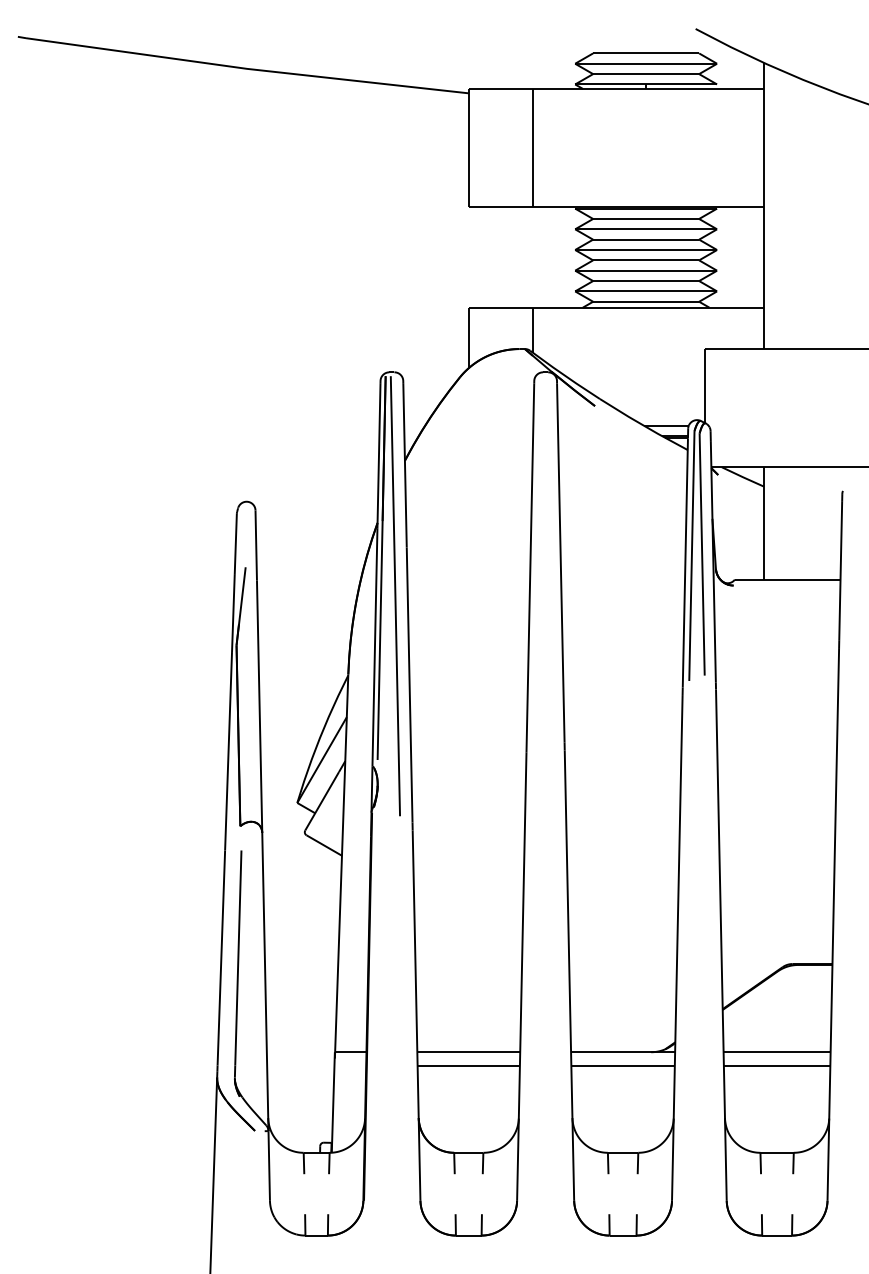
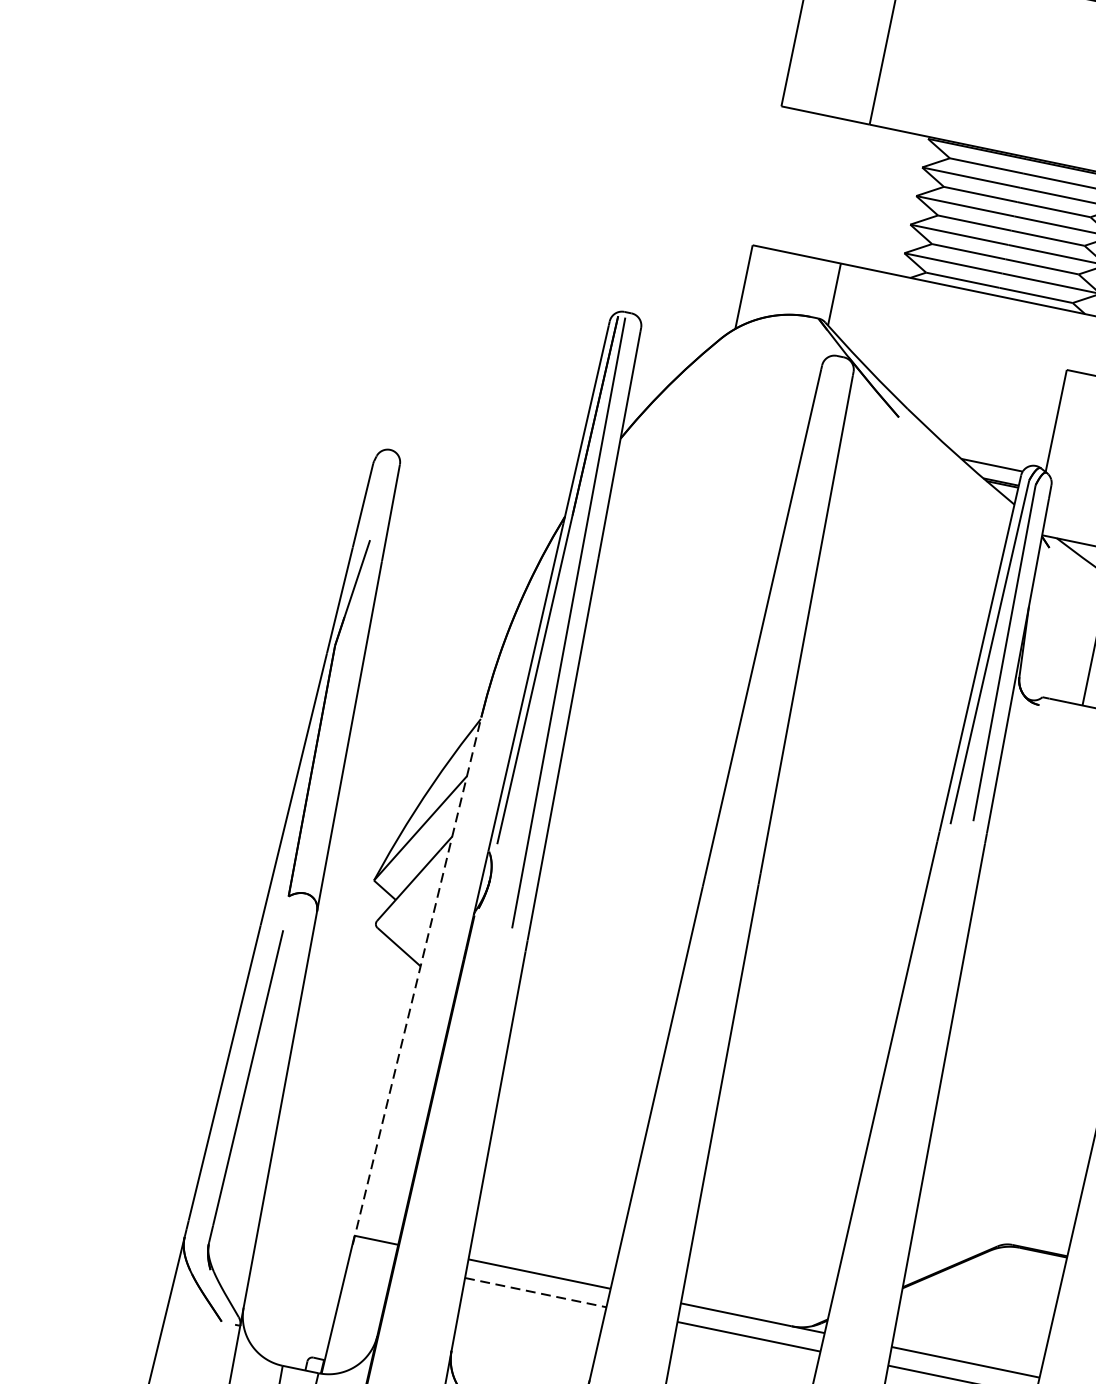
line: (341, 865) -> (417, 979), solid -> dashed
line: (469, 1065) -> (536, 1292), solid -> dashed

